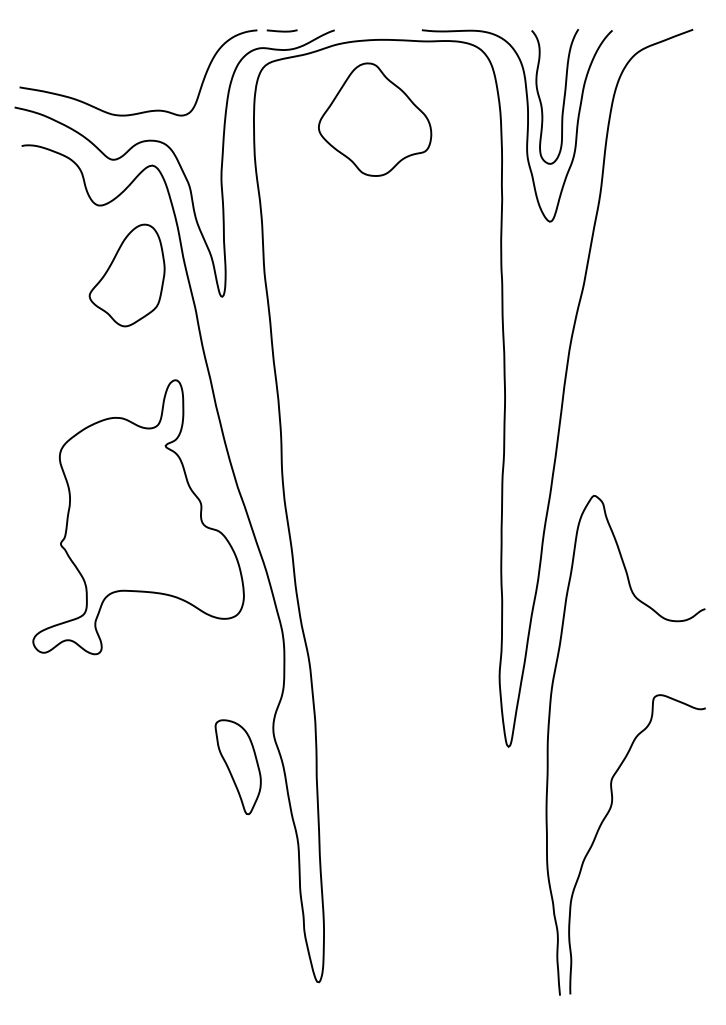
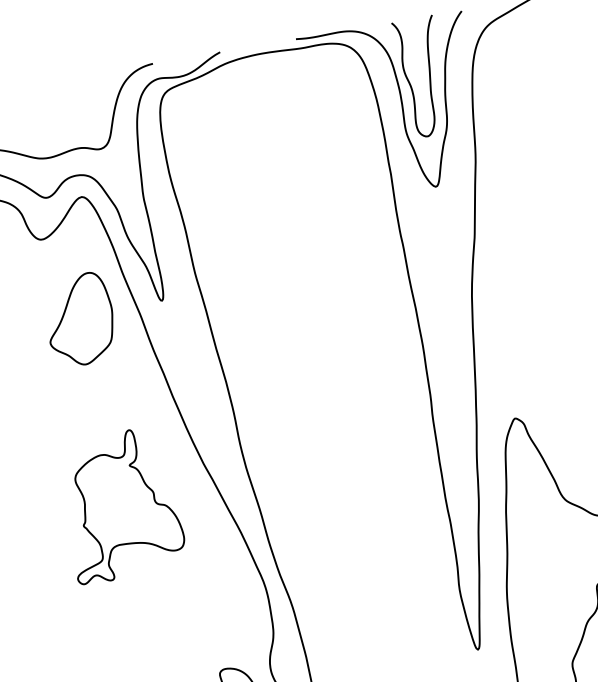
line: (281, 30) -> (173, 60), removed
part: (375, 119) -> (268, 123), removed
part: (126, 275) -> (79, 319), moved
part: (138, 517) -> (121, 505), size x0.6

